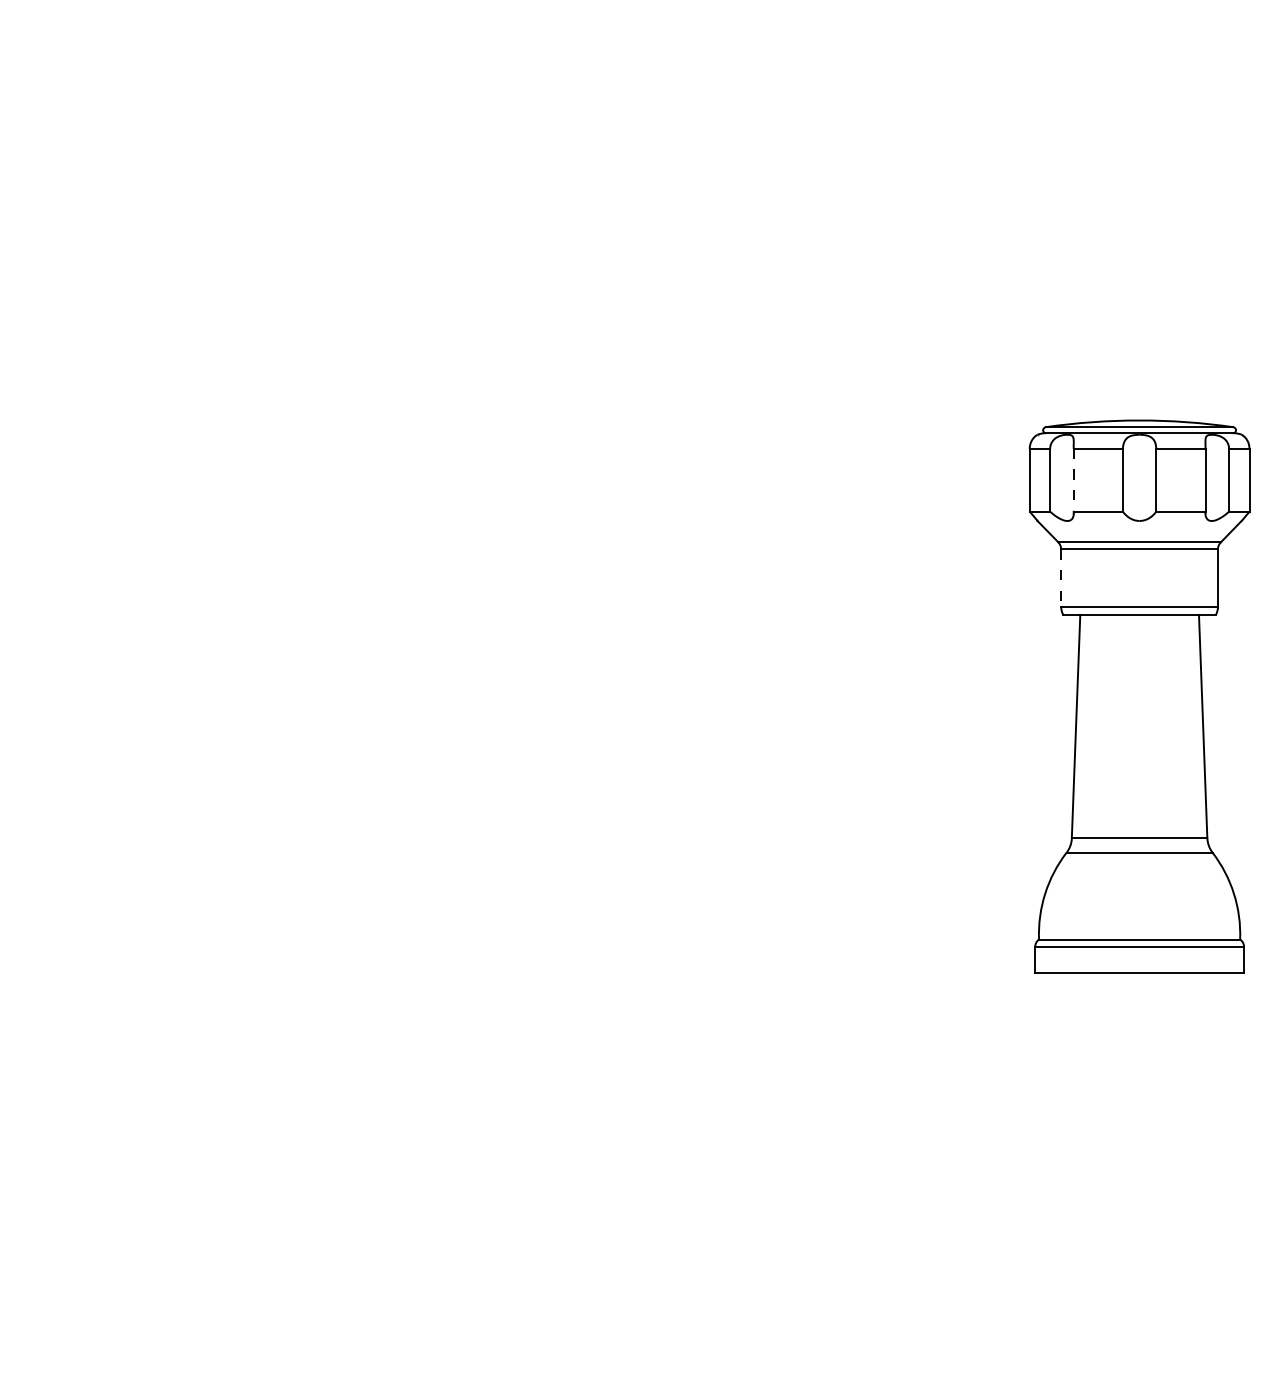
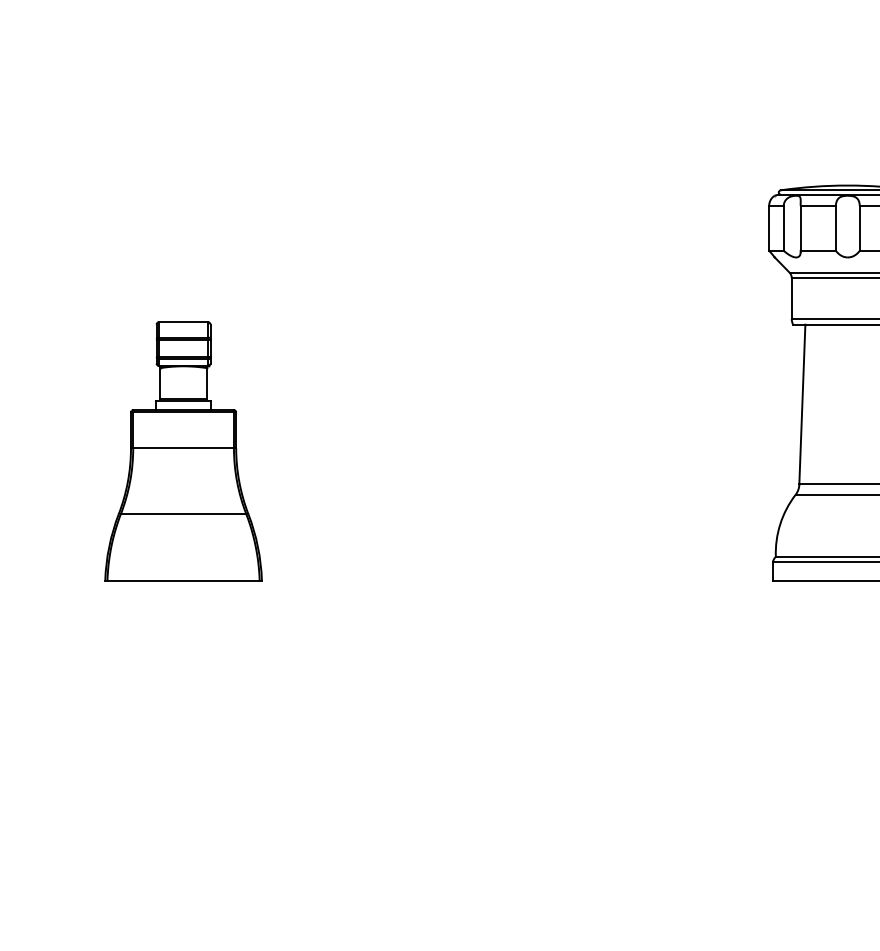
line: (1073, 480) -> (800, 228), dashed -> solid
line: (1061, 578) -> (791, 298), dashed -> solid
part: (211, 791) -> (183, 451), added

